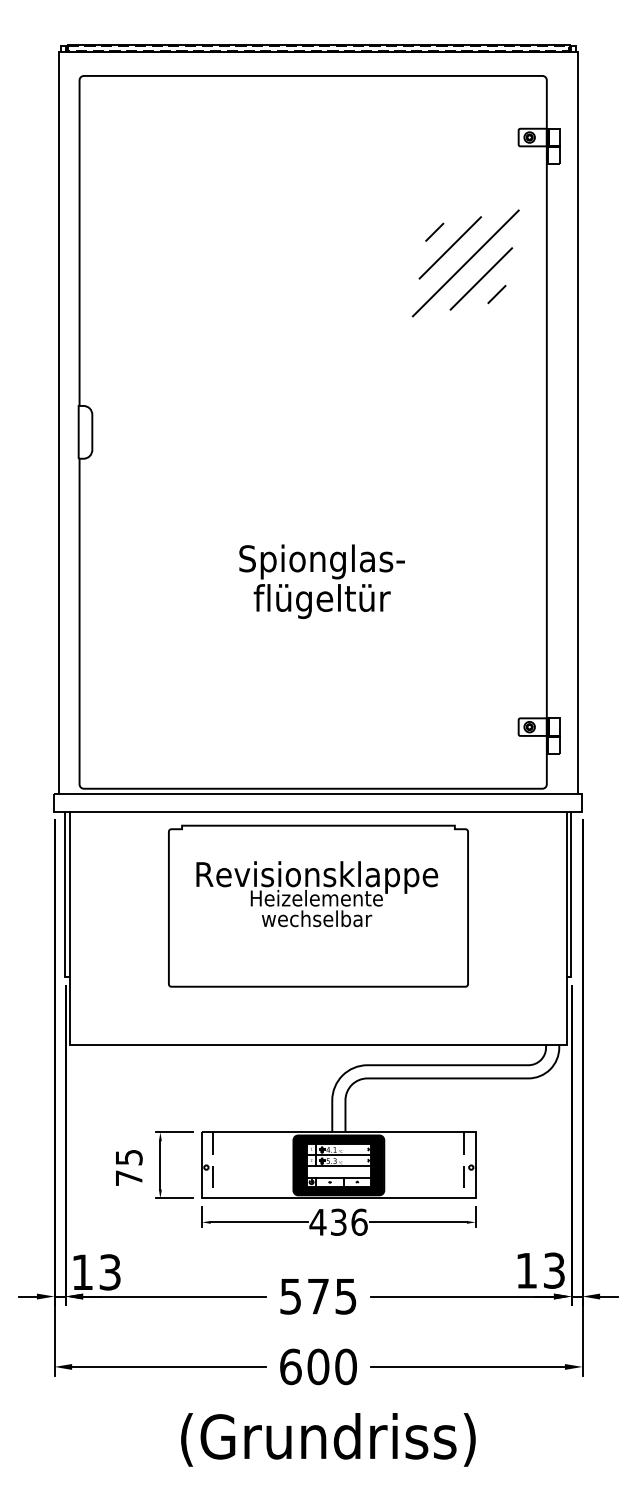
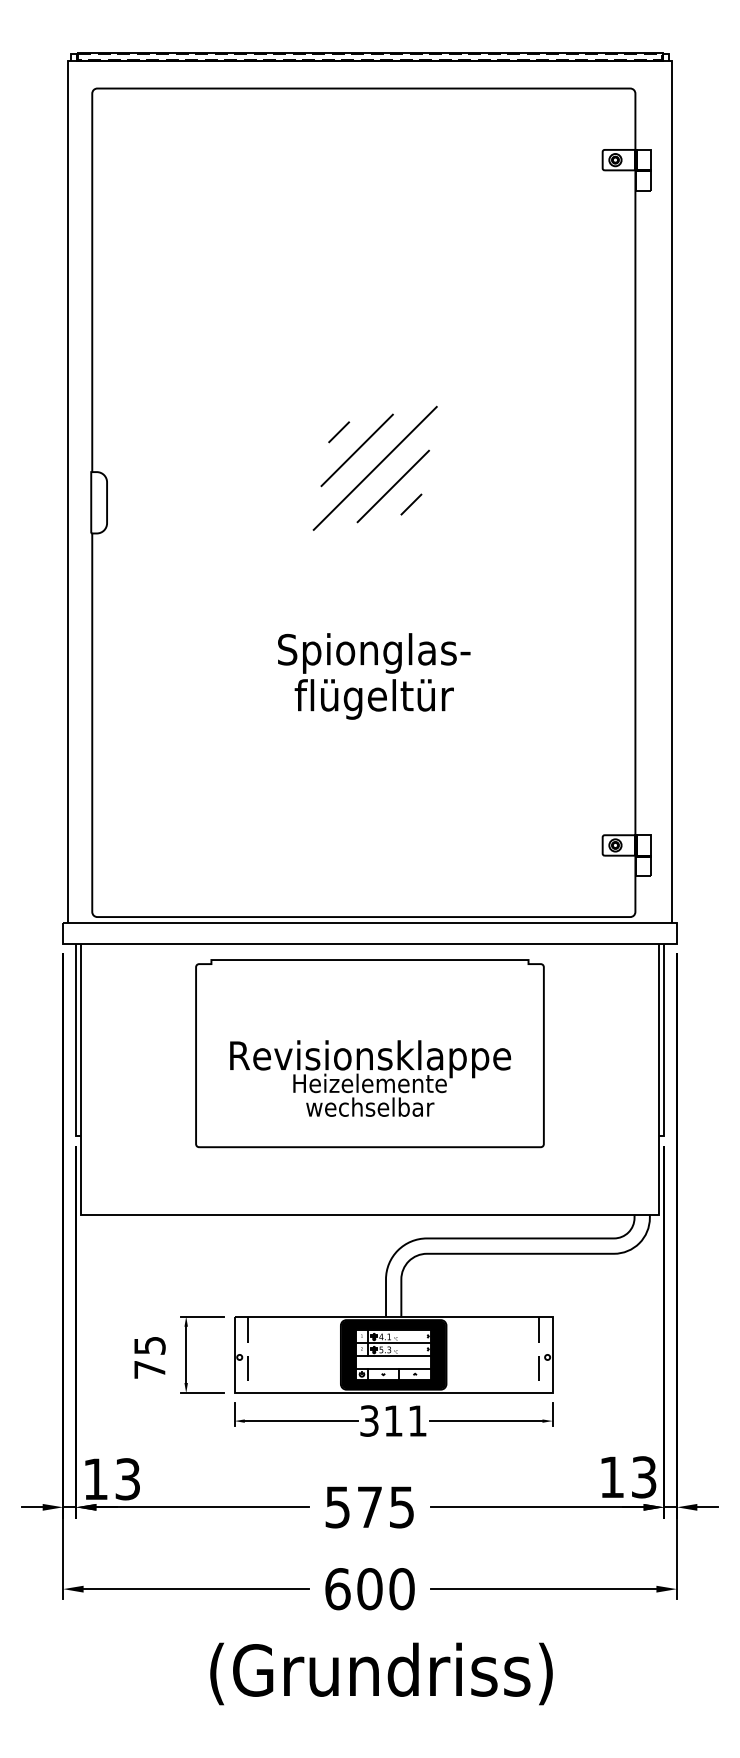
part: (465, 262) -> (374, 467), moved
text: (317, 894) -> (370, 1078), moved
text: (338, 1221) -> (393, 1420), 436 -> 311

